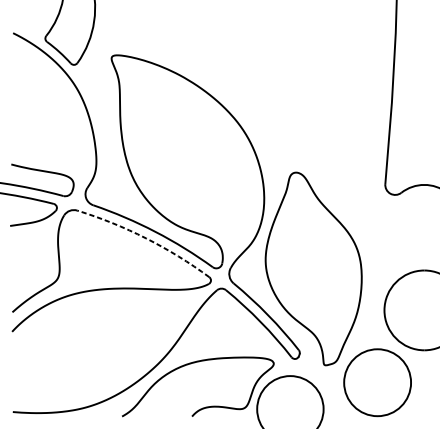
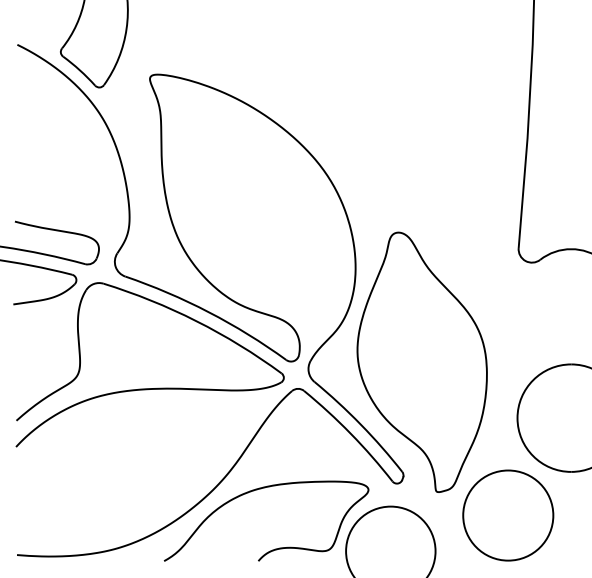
arc: (146, 238) -> (196, 321), dashed -> solid

